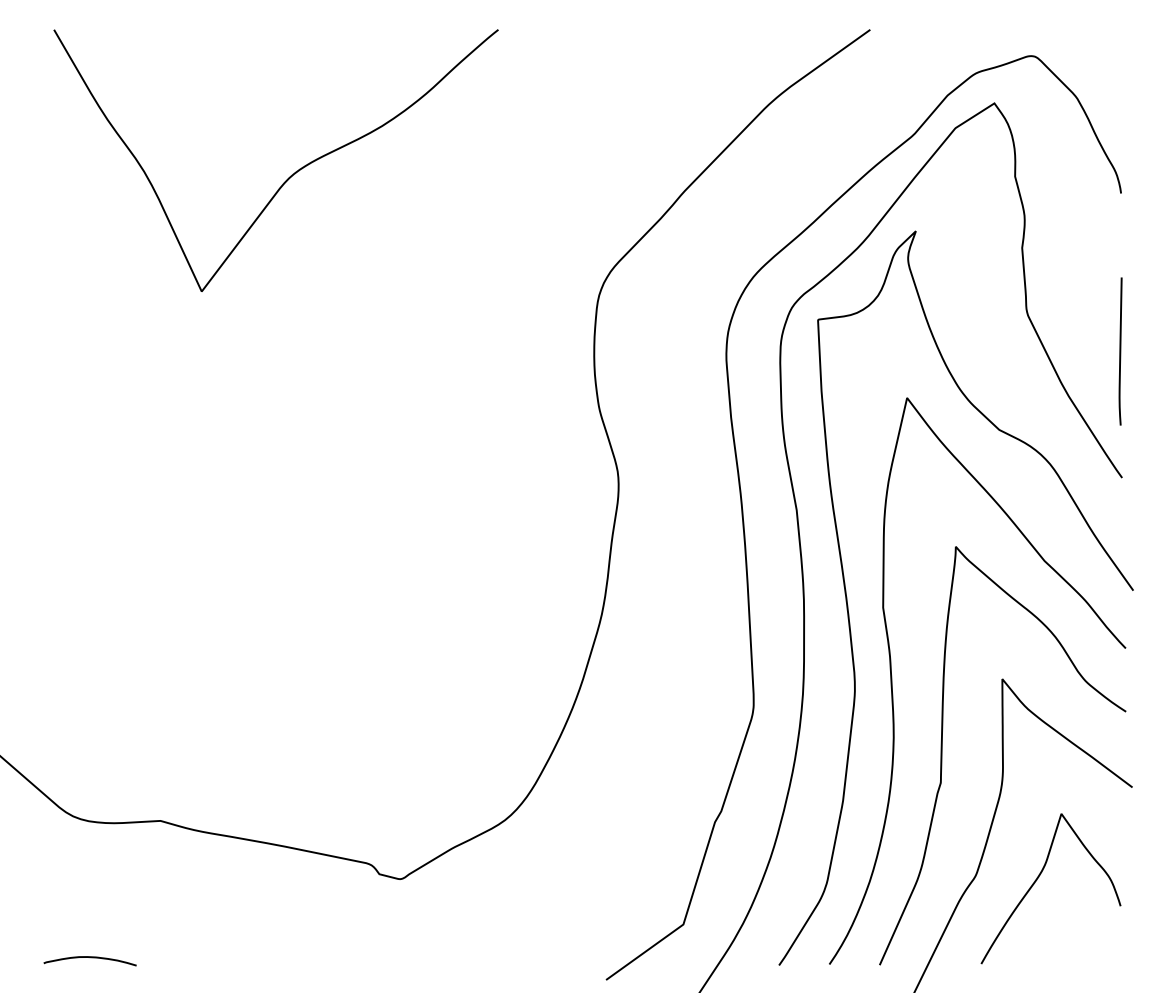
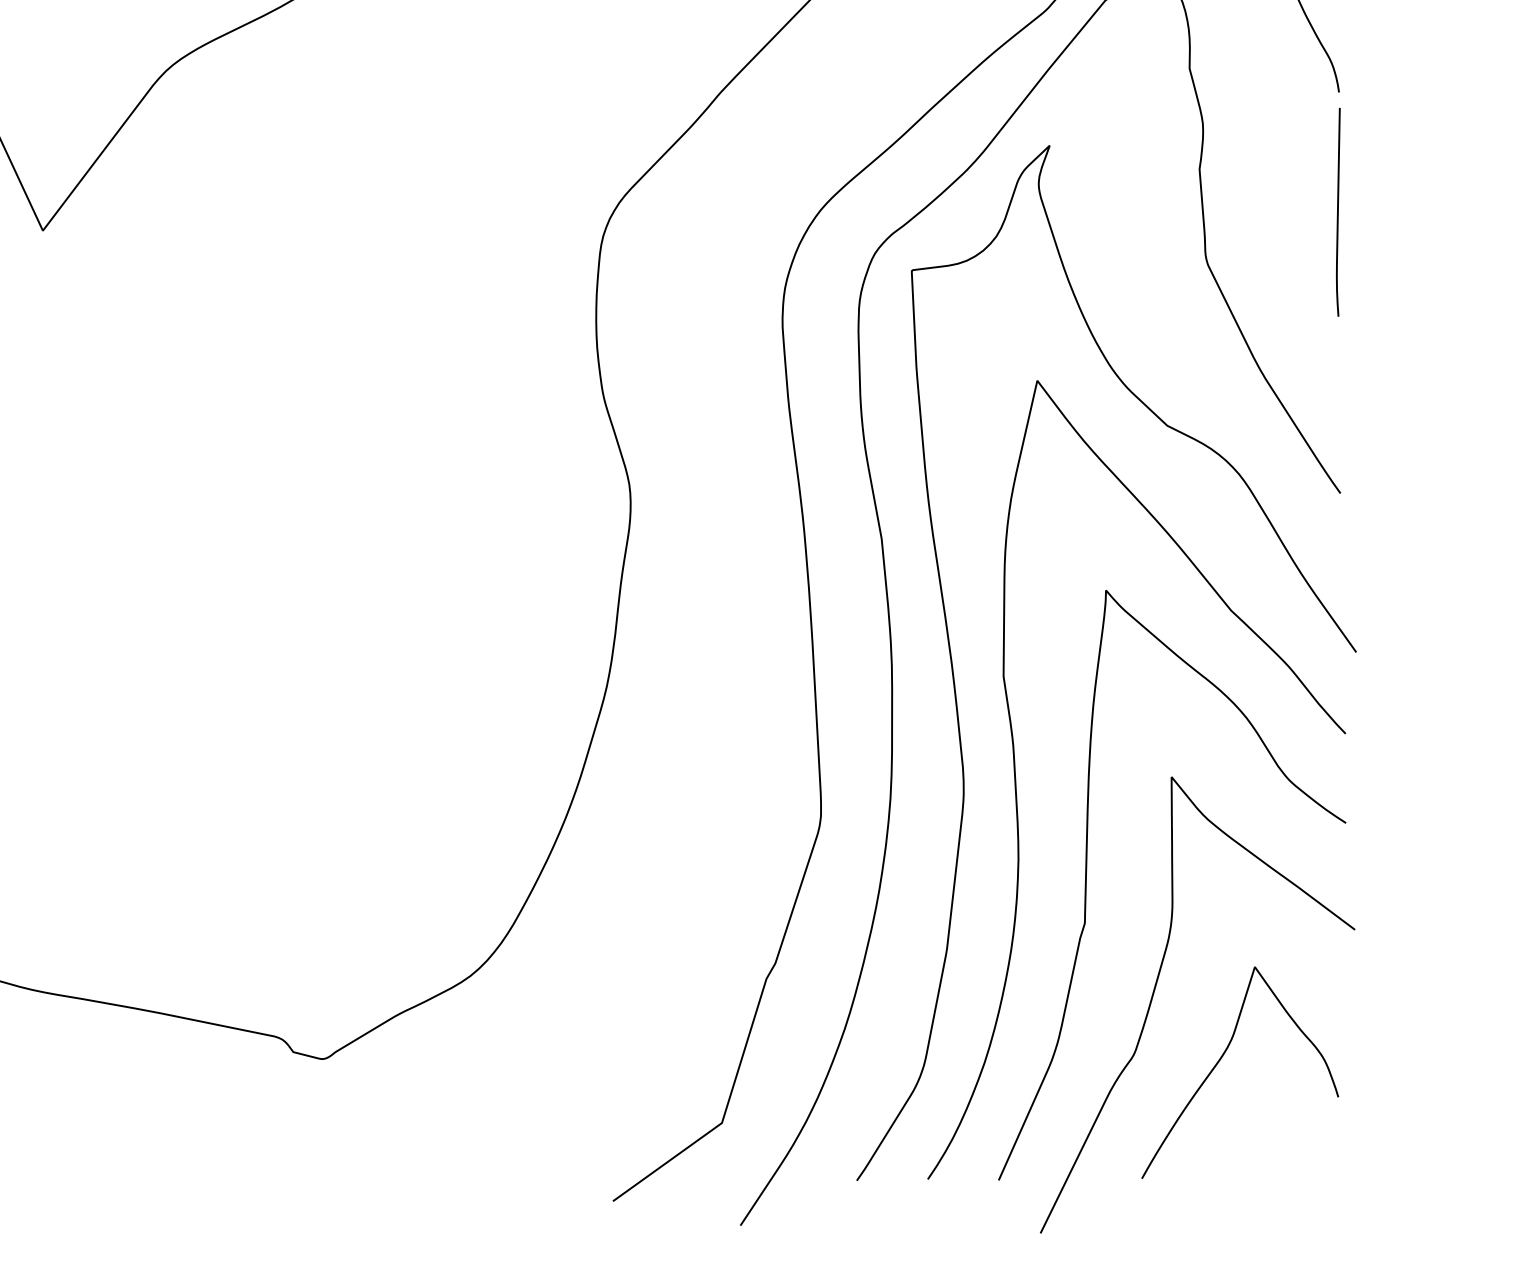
curve: (1120, 351) -> (1338, 212), moved

